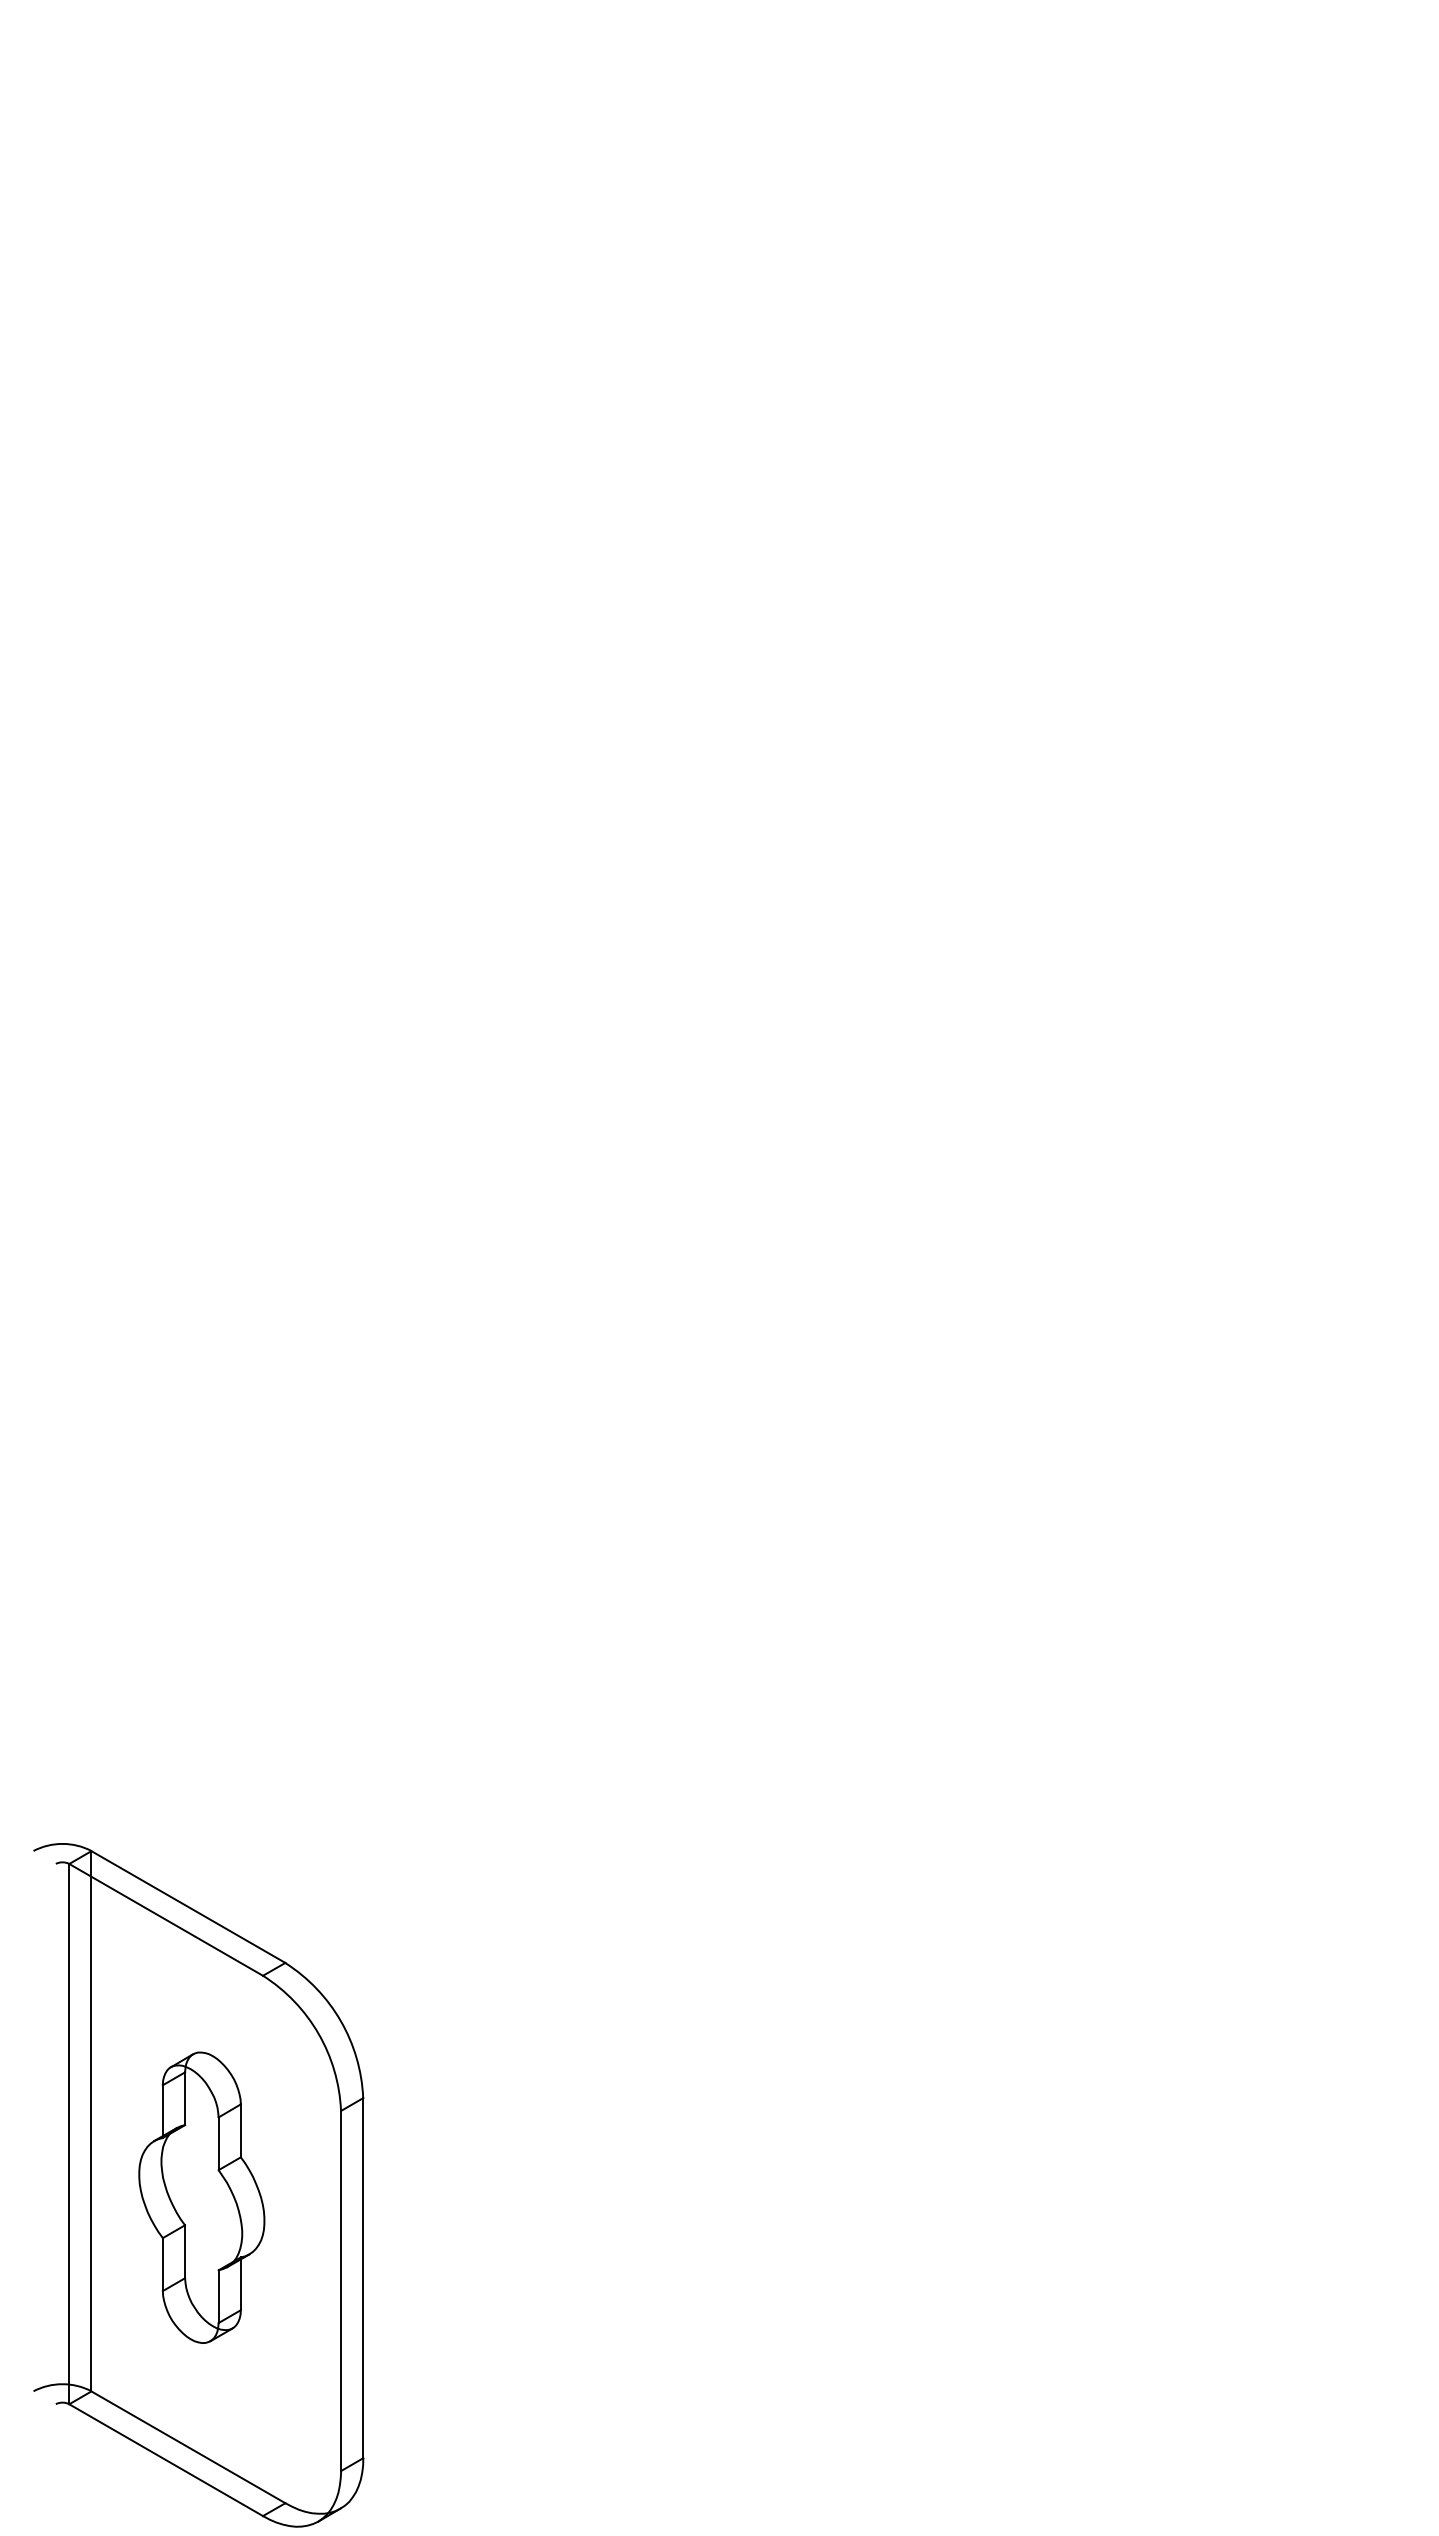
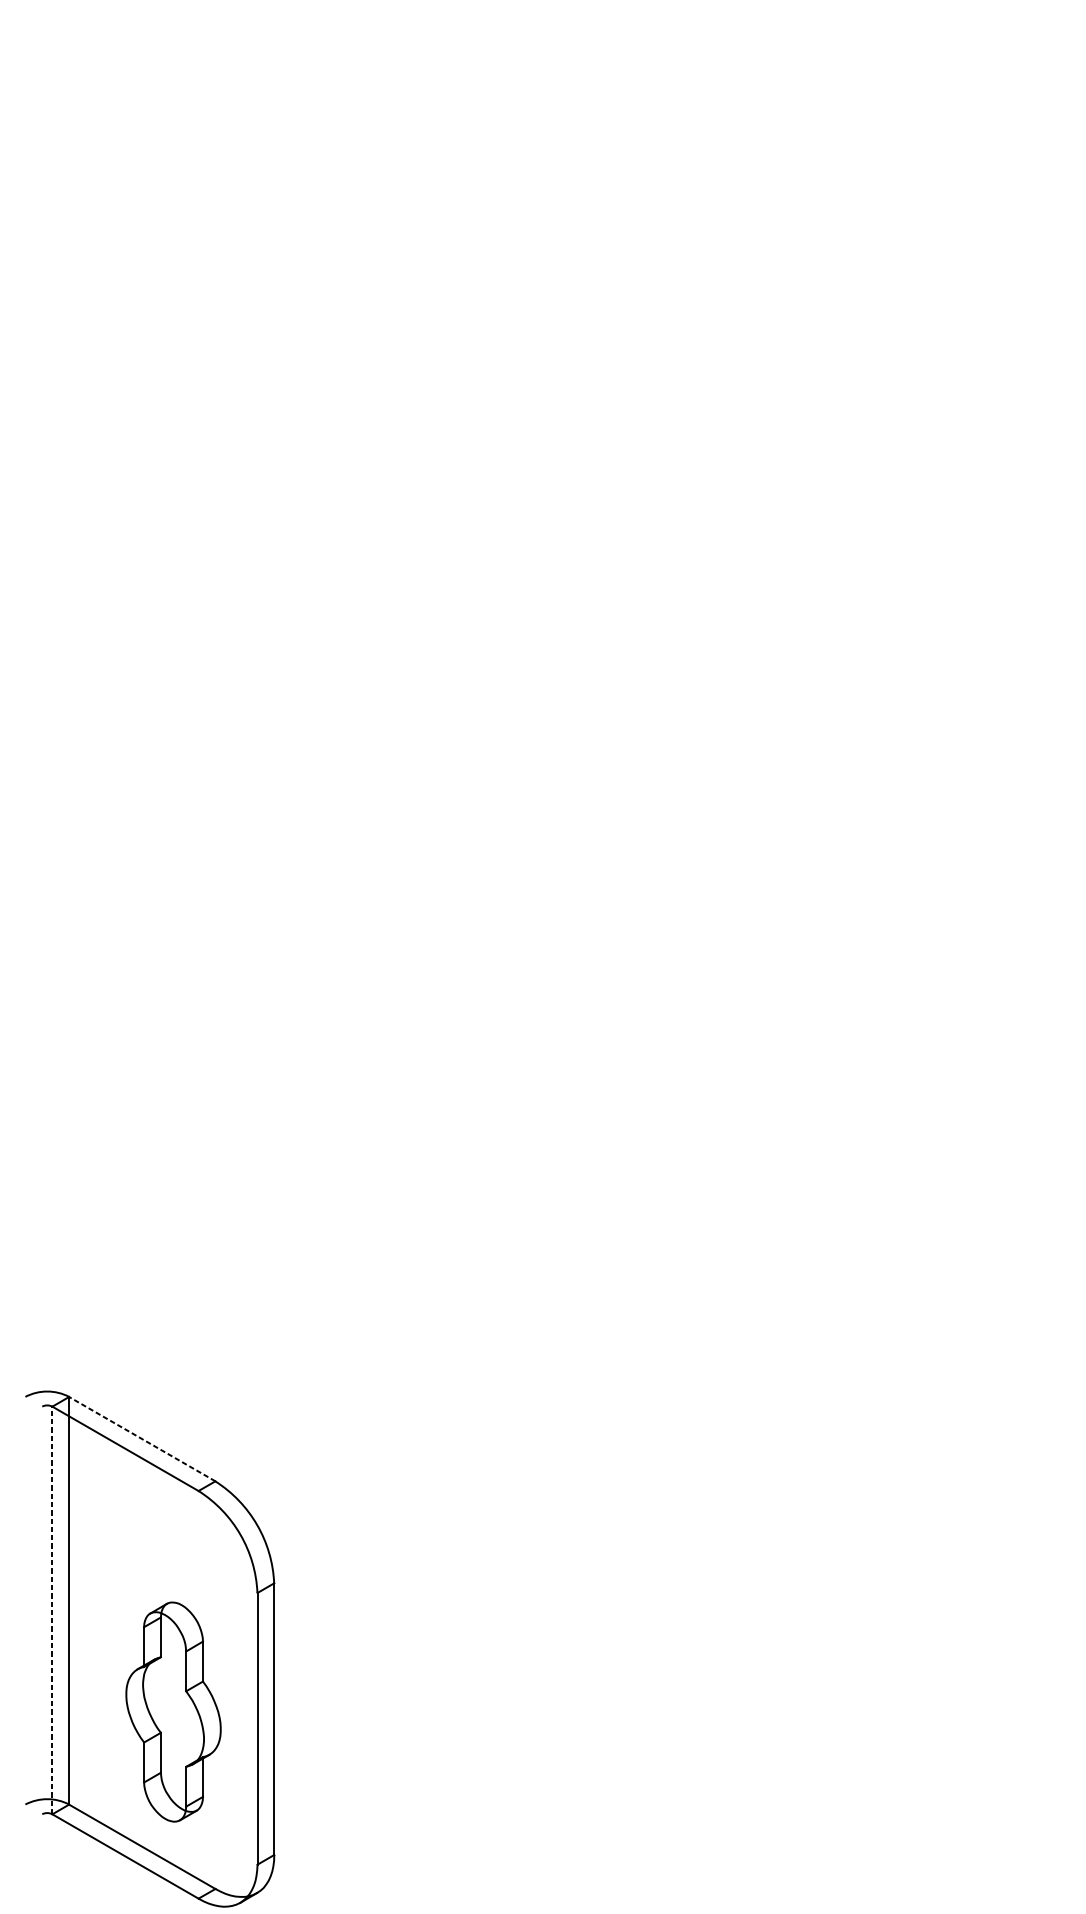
line: (188, 1907) -> (142, 1439), solid -> dashed
line: (69, 2133) -> (52, 1610), solid -> dashed
part: (201, 2197) -> (173, 1711), moved

